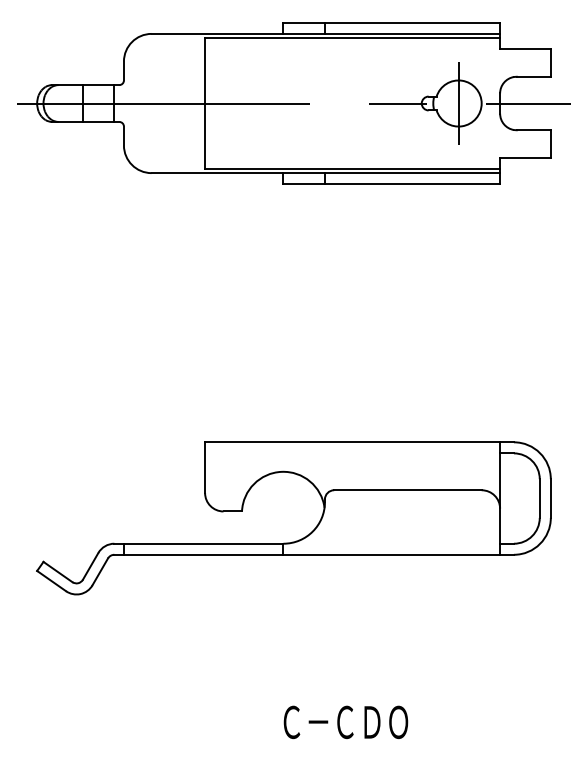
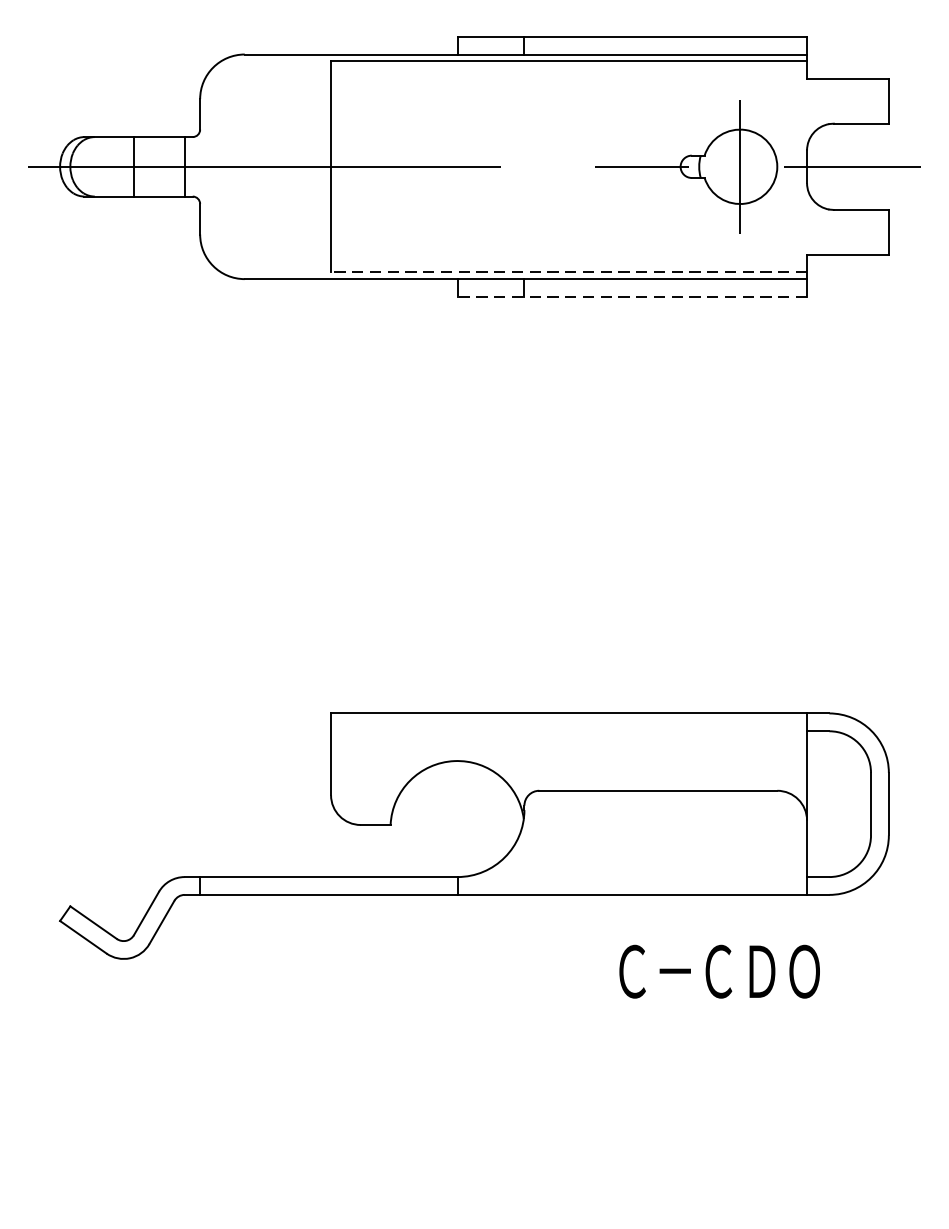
line: (352, 168) -> (568, 271), solid -> dashed
line: (391, 184) -> (631, 297), solid -> dashed
text: (345, 722) -> (718, 971), moved

